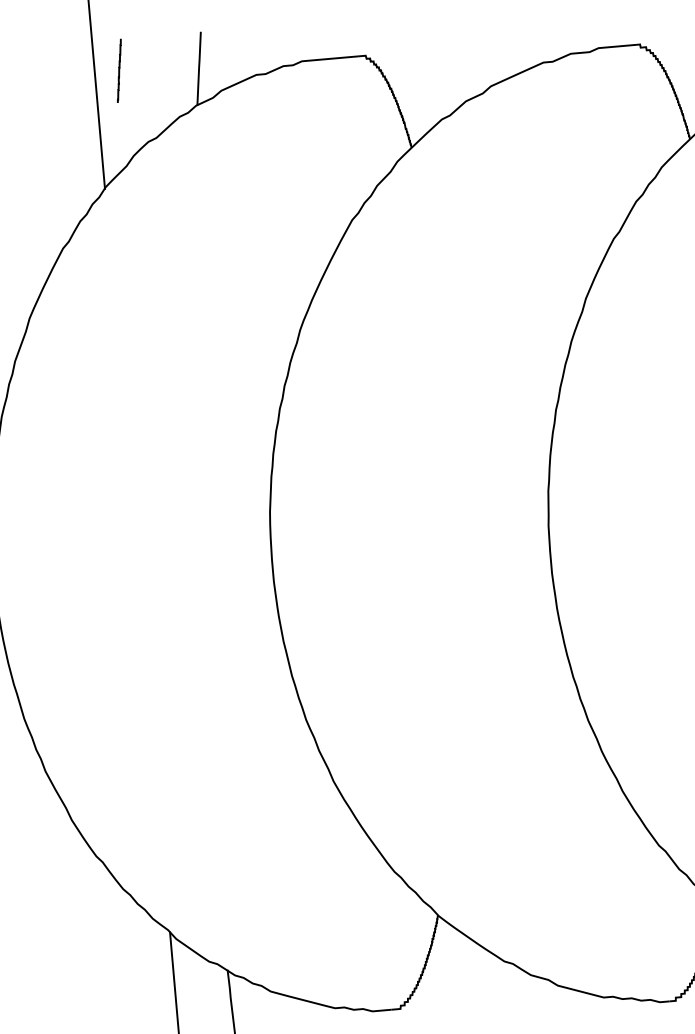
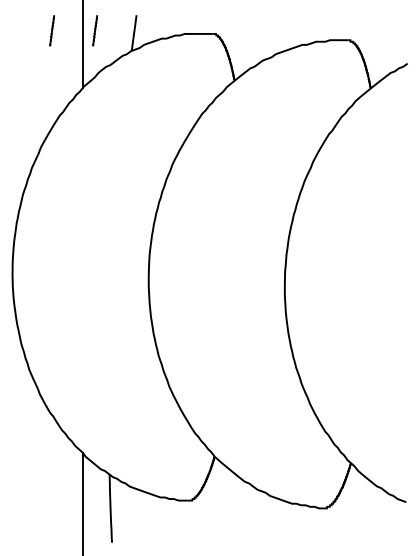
line: (32, 77) -> (52, 30), added

